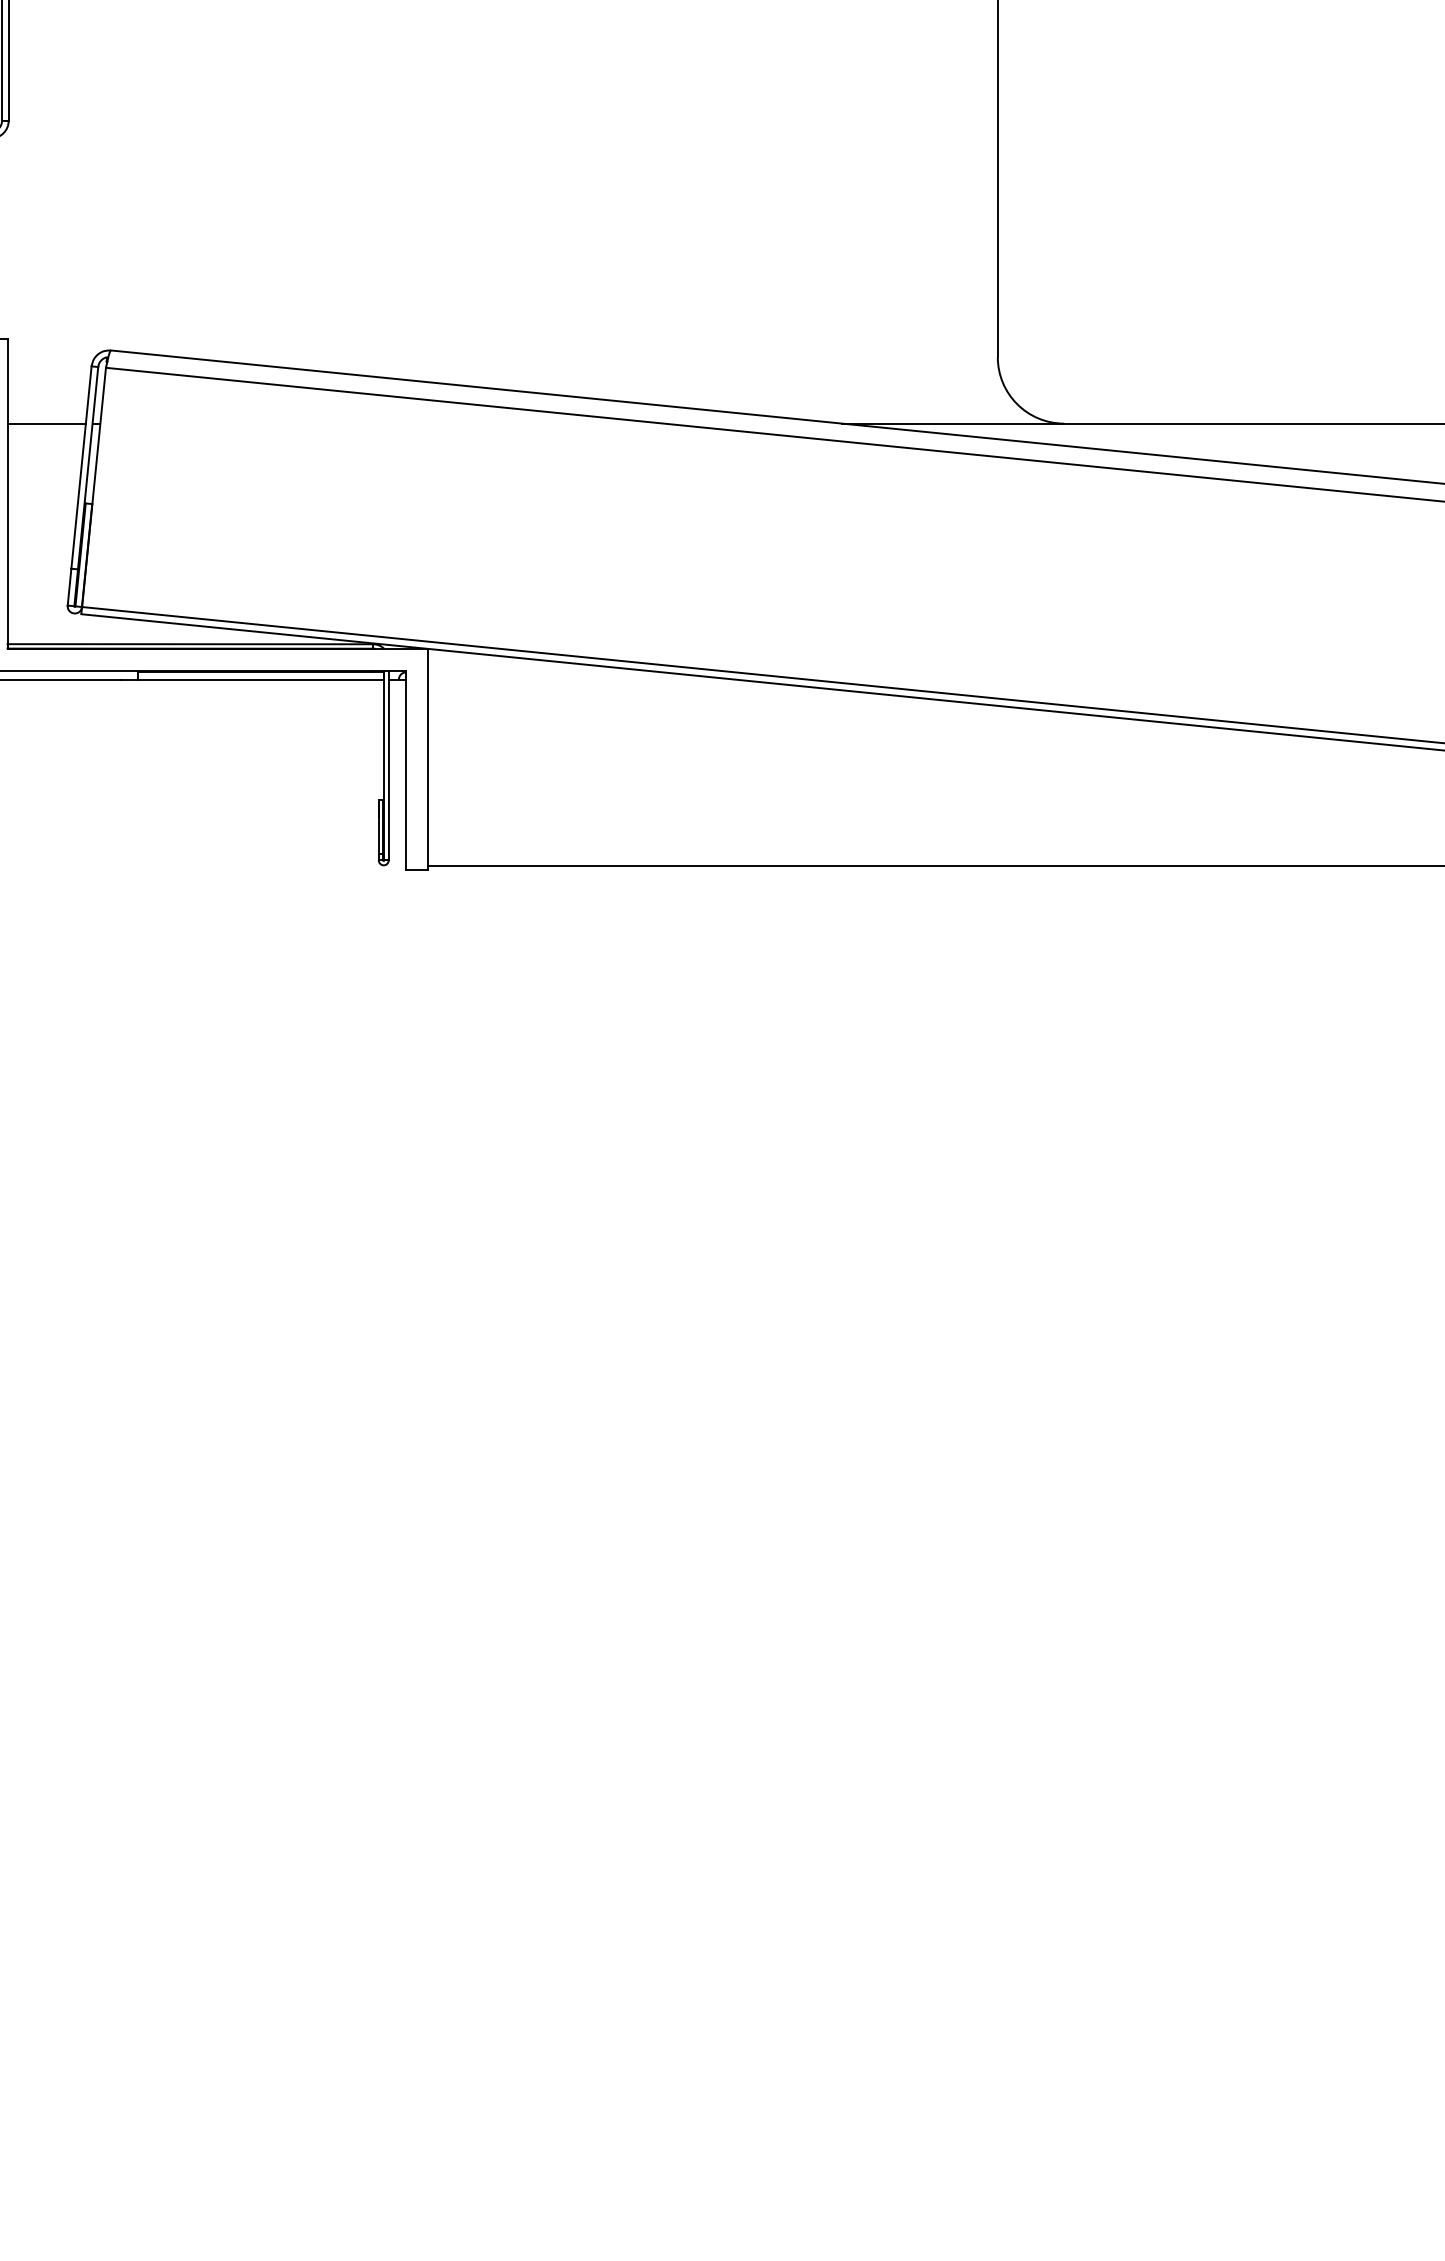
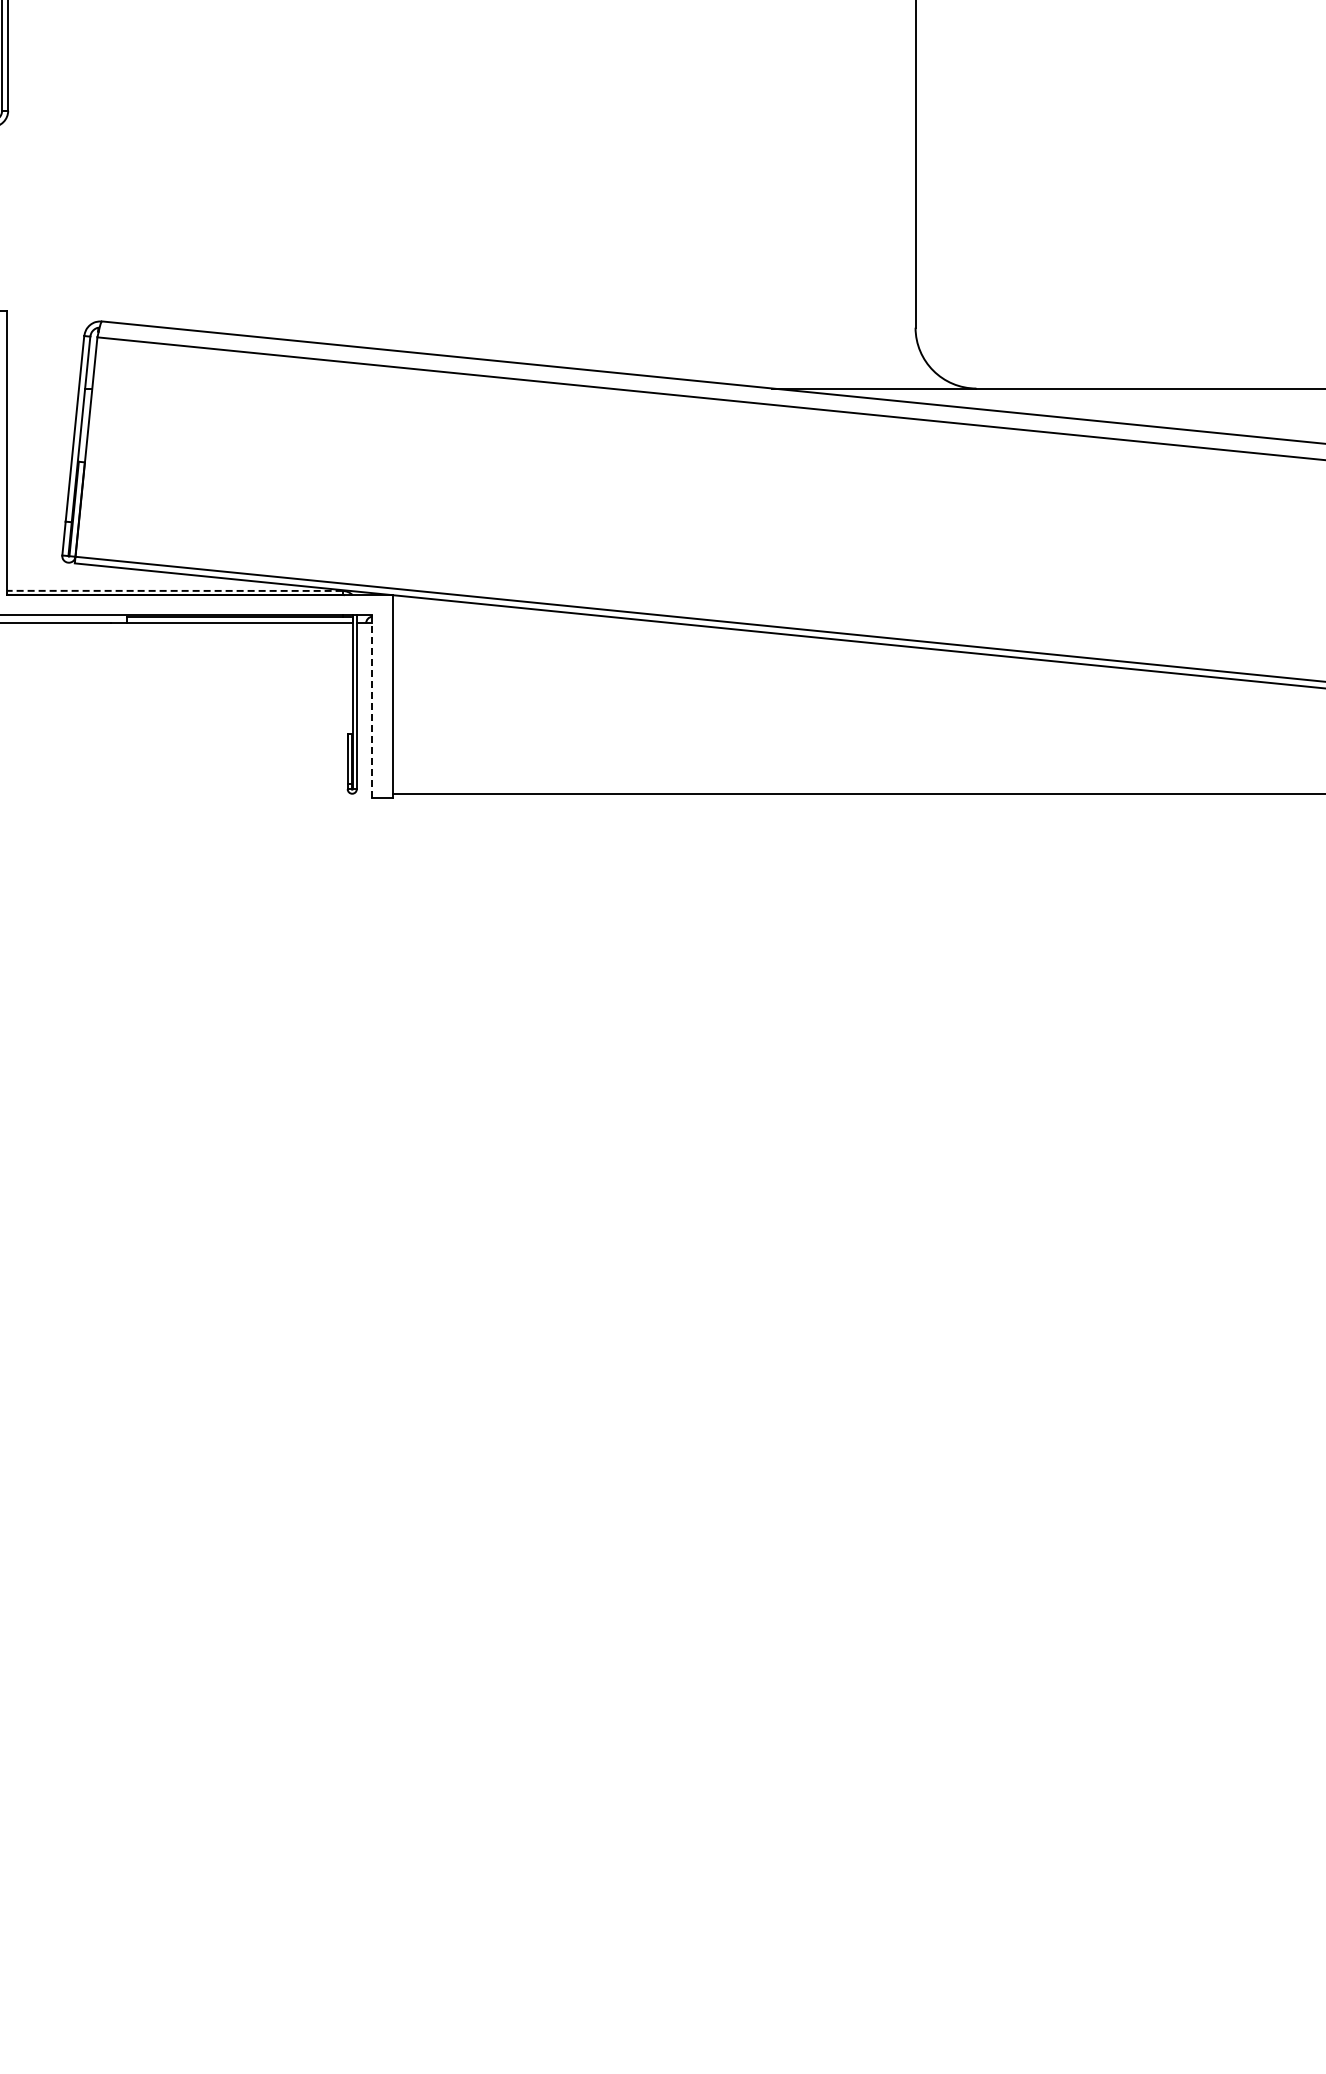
line: (47, 423) -> (43, 388), removed
line: (189, 643) -> (174, 590), solid -> dashed
line: (405, 770) -> (372, 706), solid -> dashed

